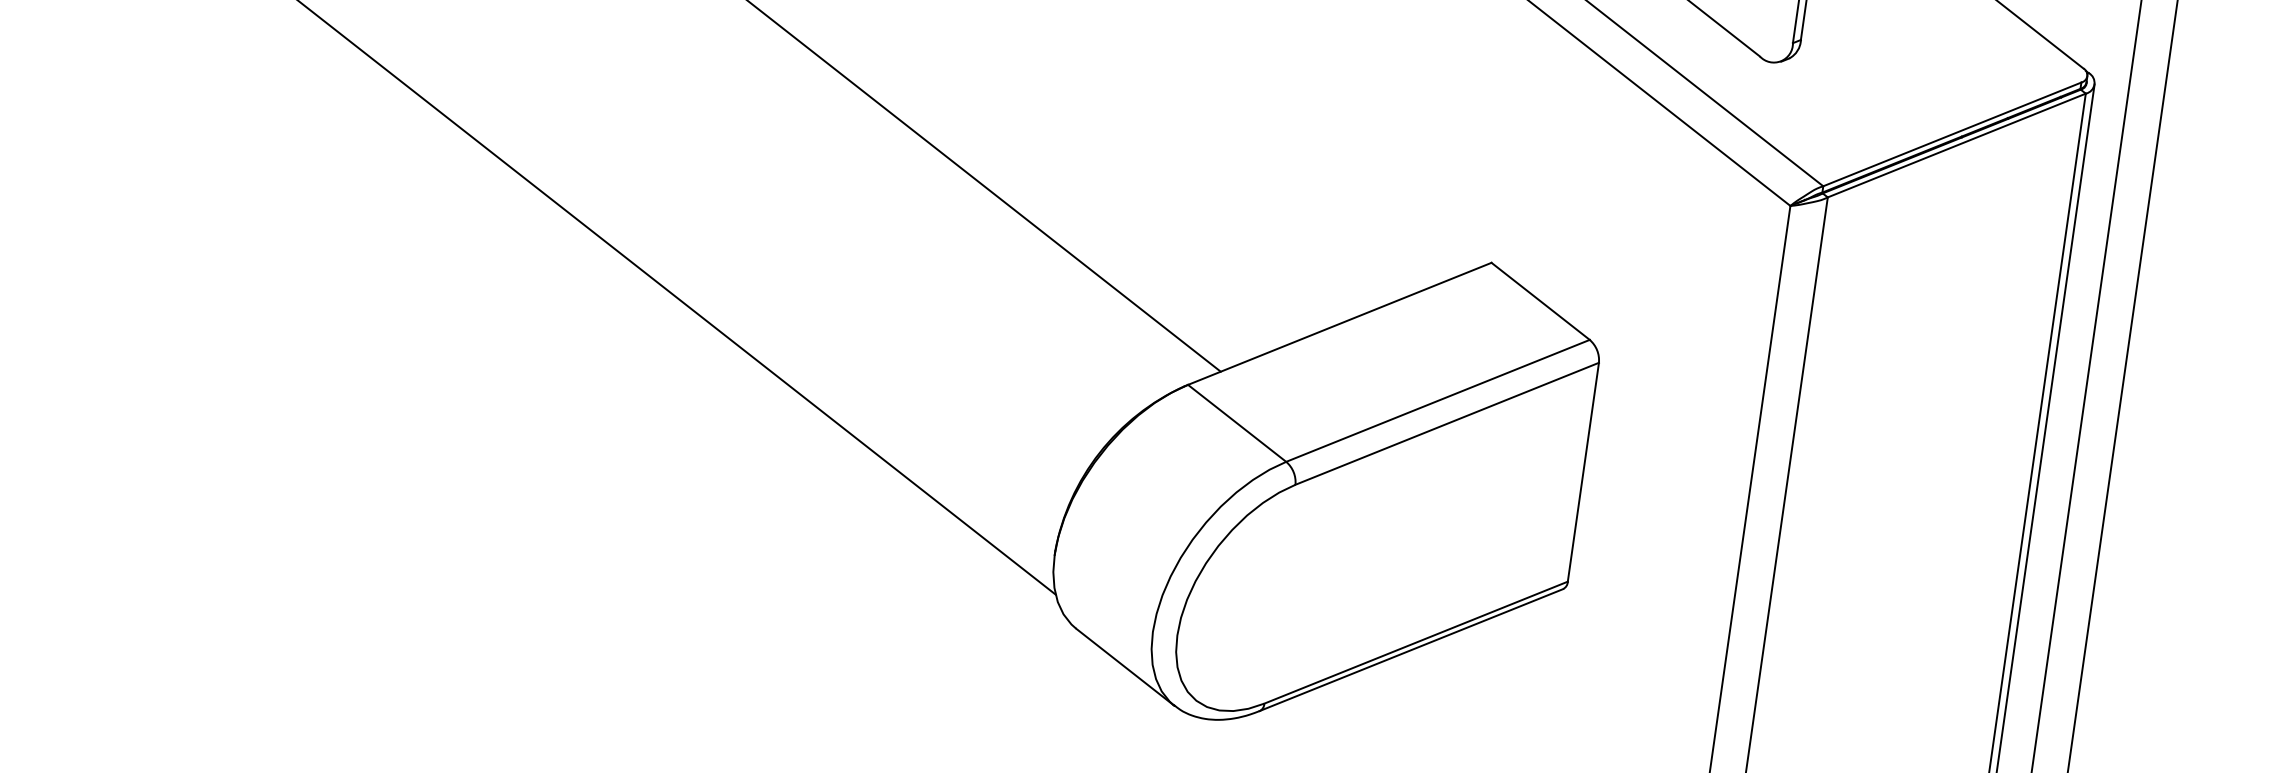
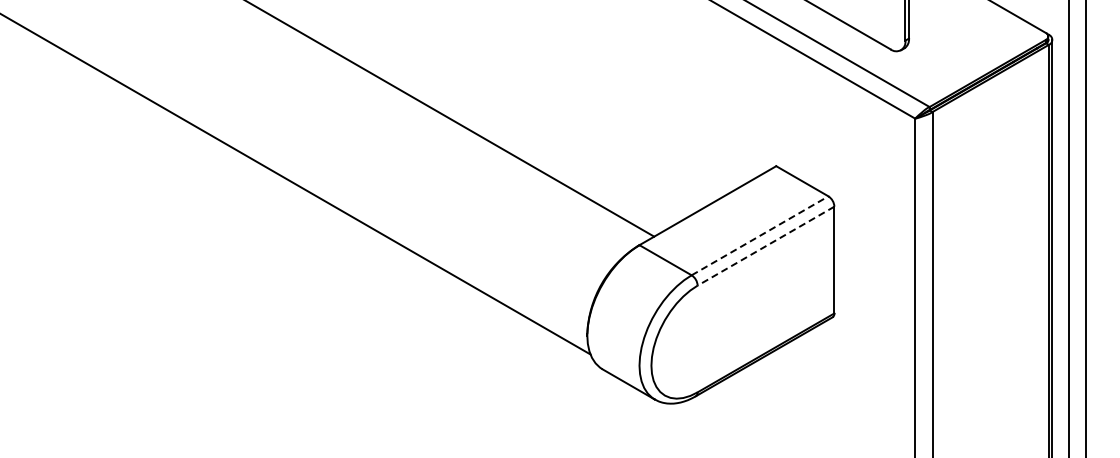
line: (1438, 400) -> (760, 235), solid -> dashed
line: (1448, 424) -> (766, 246), solid -> dashed

